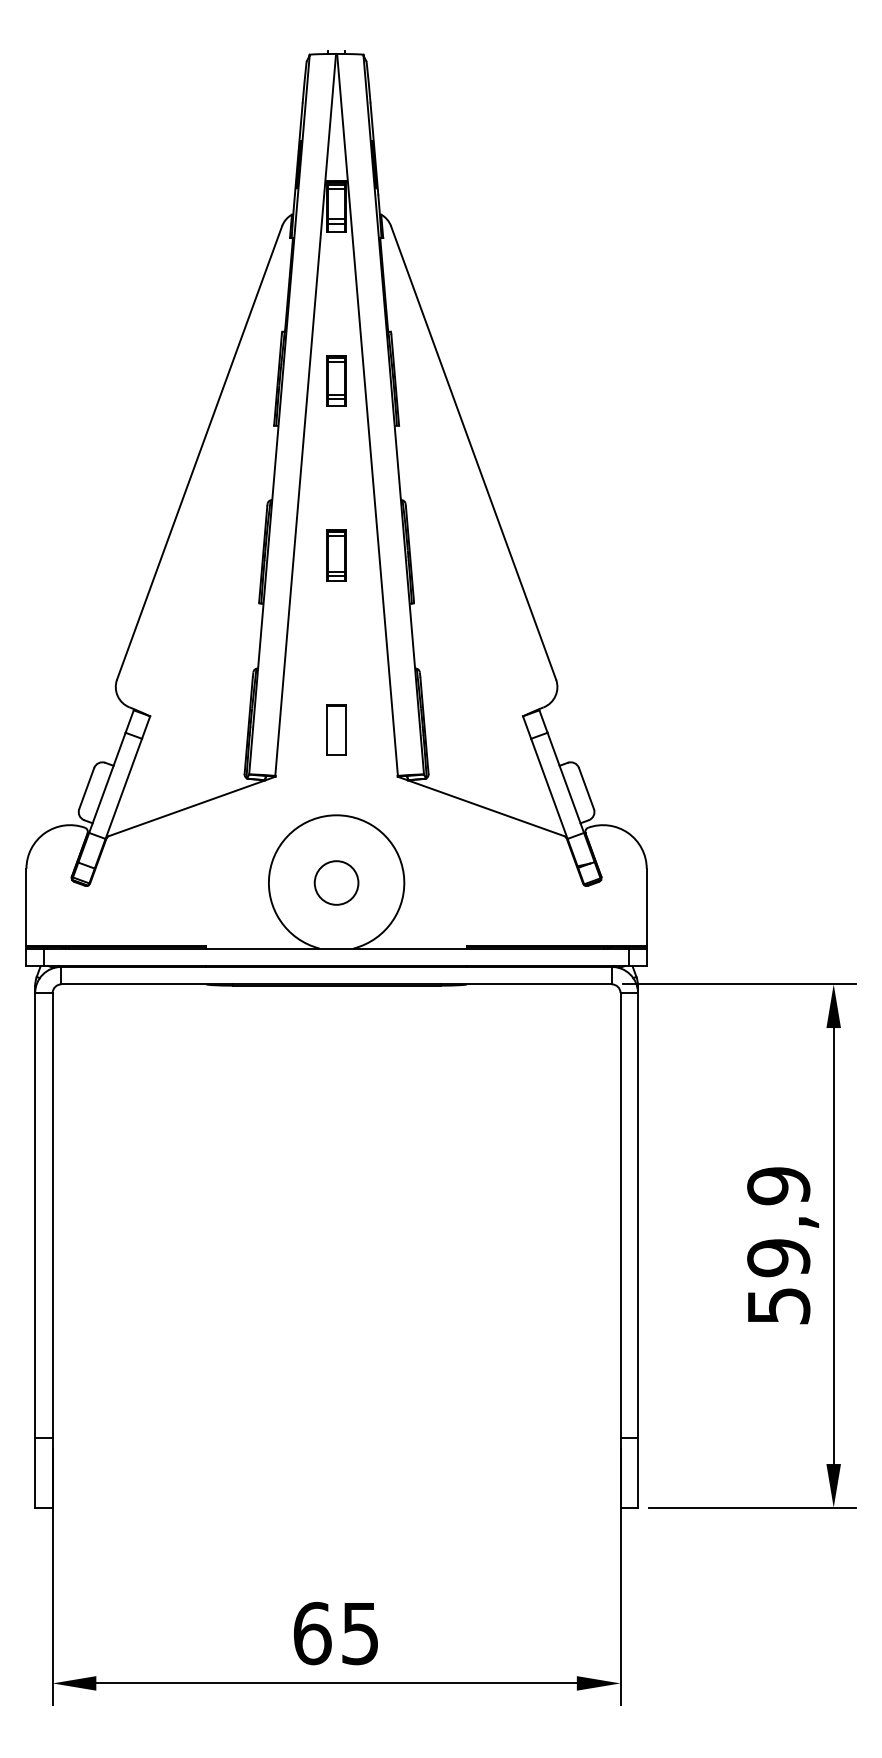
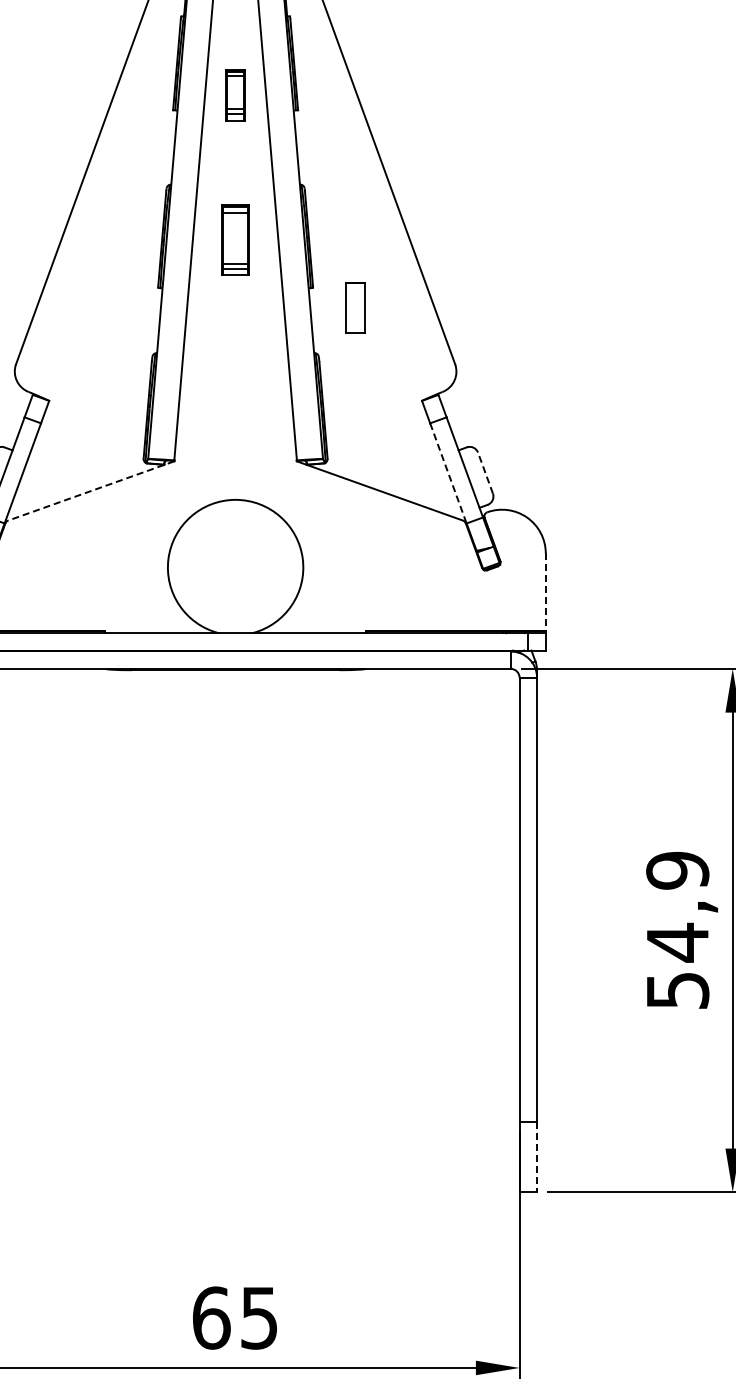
part: (336, 380) -> (235, 95), moved
part: (336, 555) -> (235, 240), size x1.4
part: (336, 729) -> (355, 307), moved
line: (586, 788) -> (485, 473), solid -> dashed
line: (549, 789) -> (448, 474), solid -> dashed
line: (191, 806) -> (90, 491), solid -> dashed
circle: (336, 882) -> (235, 567), removed
line: (646, 907) -> (545, 592), solid -> dashed
text: (778, 1258) -> (677, 943), 59,9 -> 54,9
line: (638, 1472) -> (537, 1157), solid -> dashed

